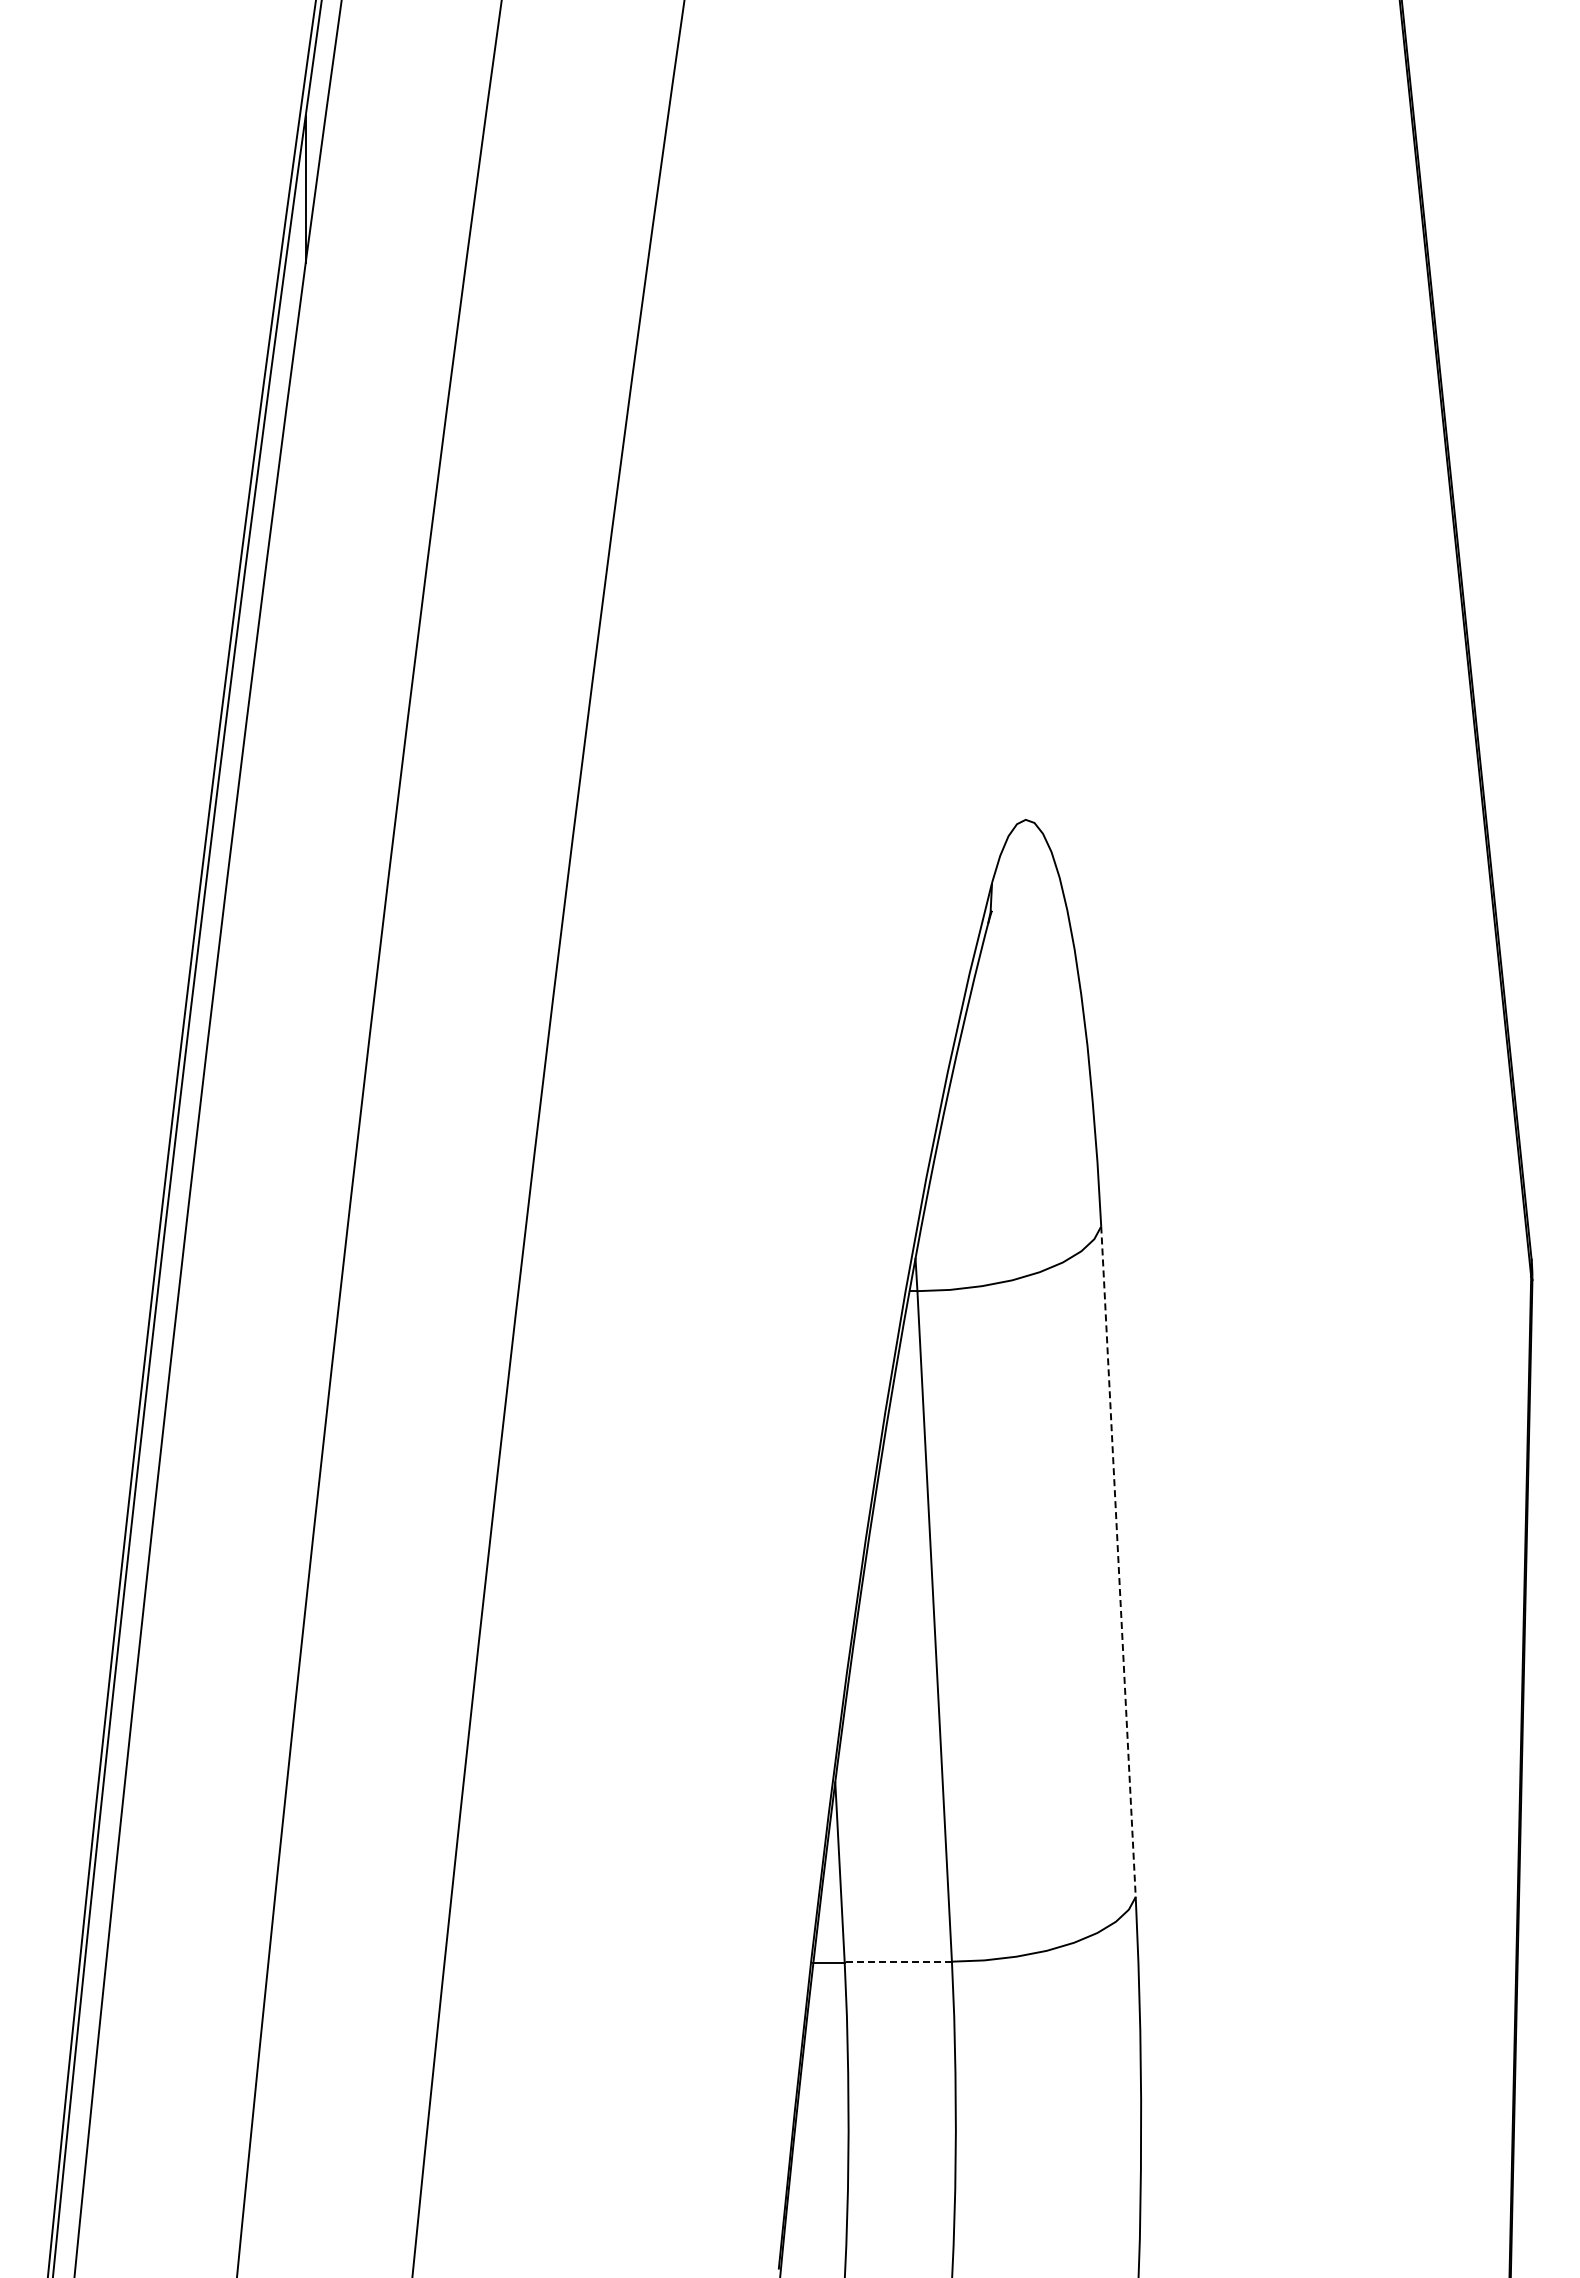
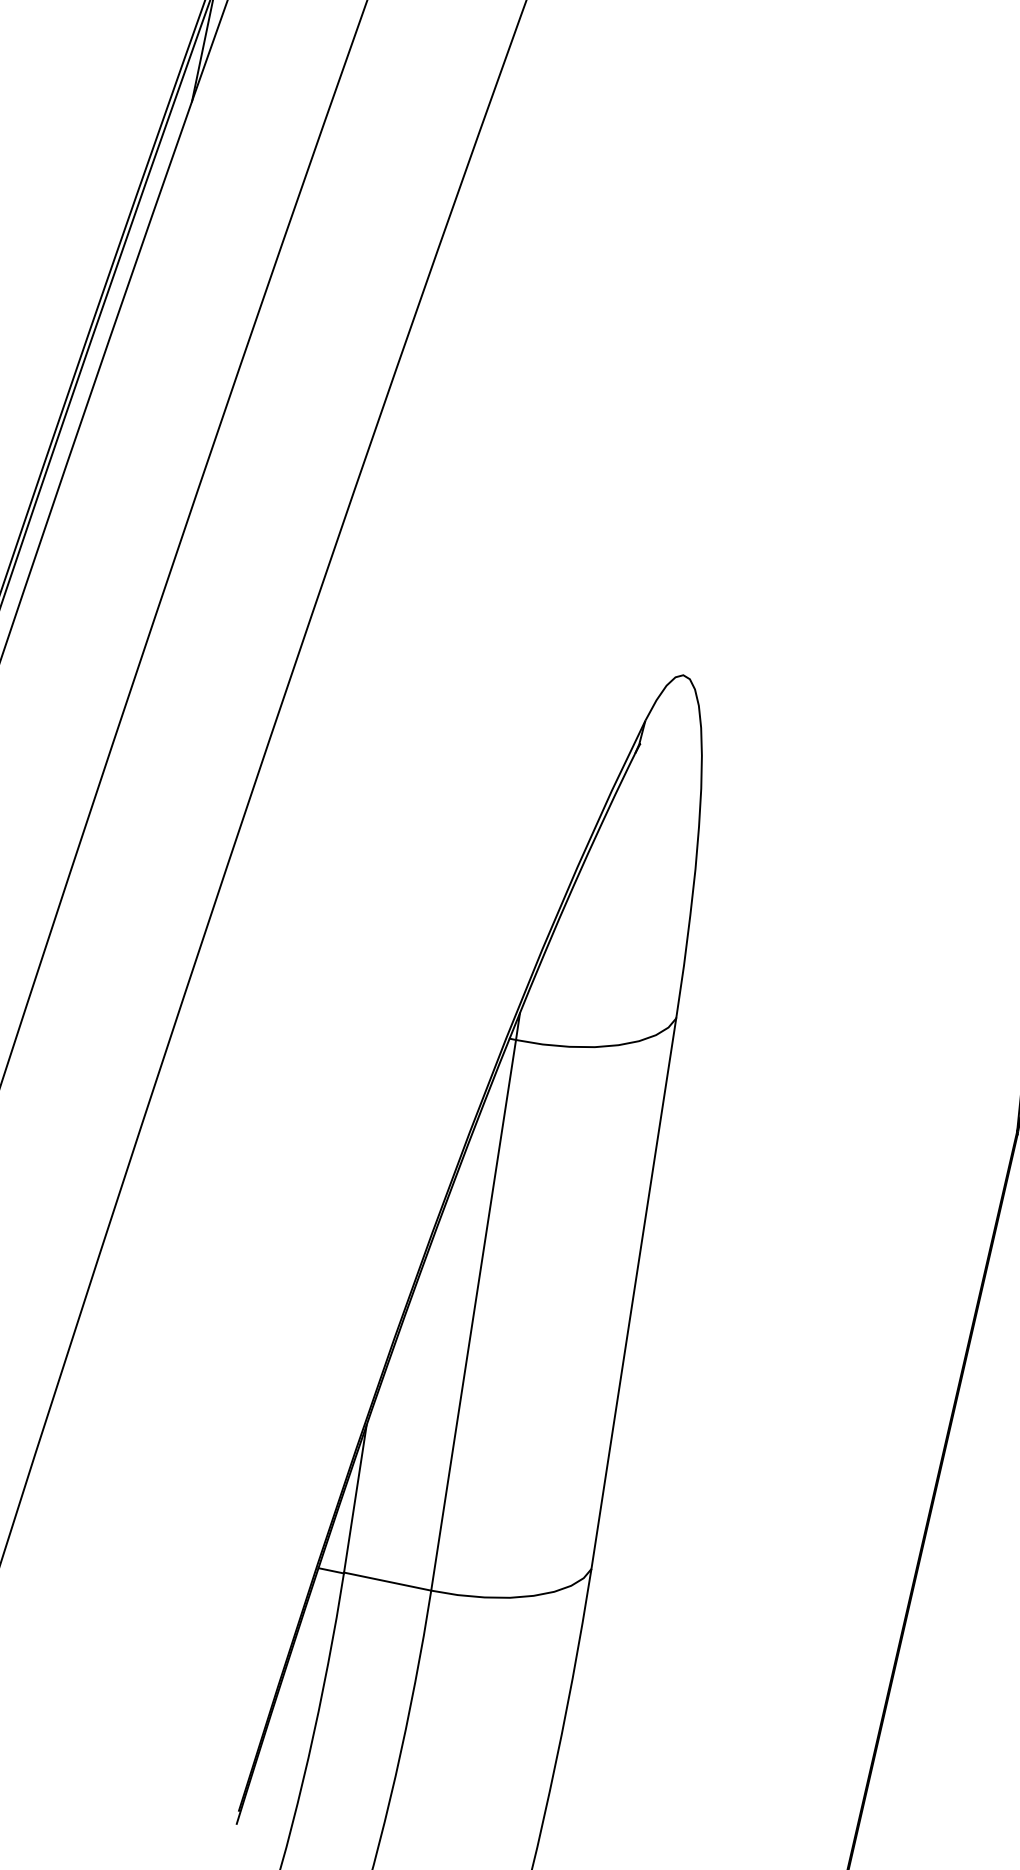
line: (1118, 1561) -> (633, 1293), dashed -> solid
line: (898, 1961) -> (387, 1581), dashed -> solid

